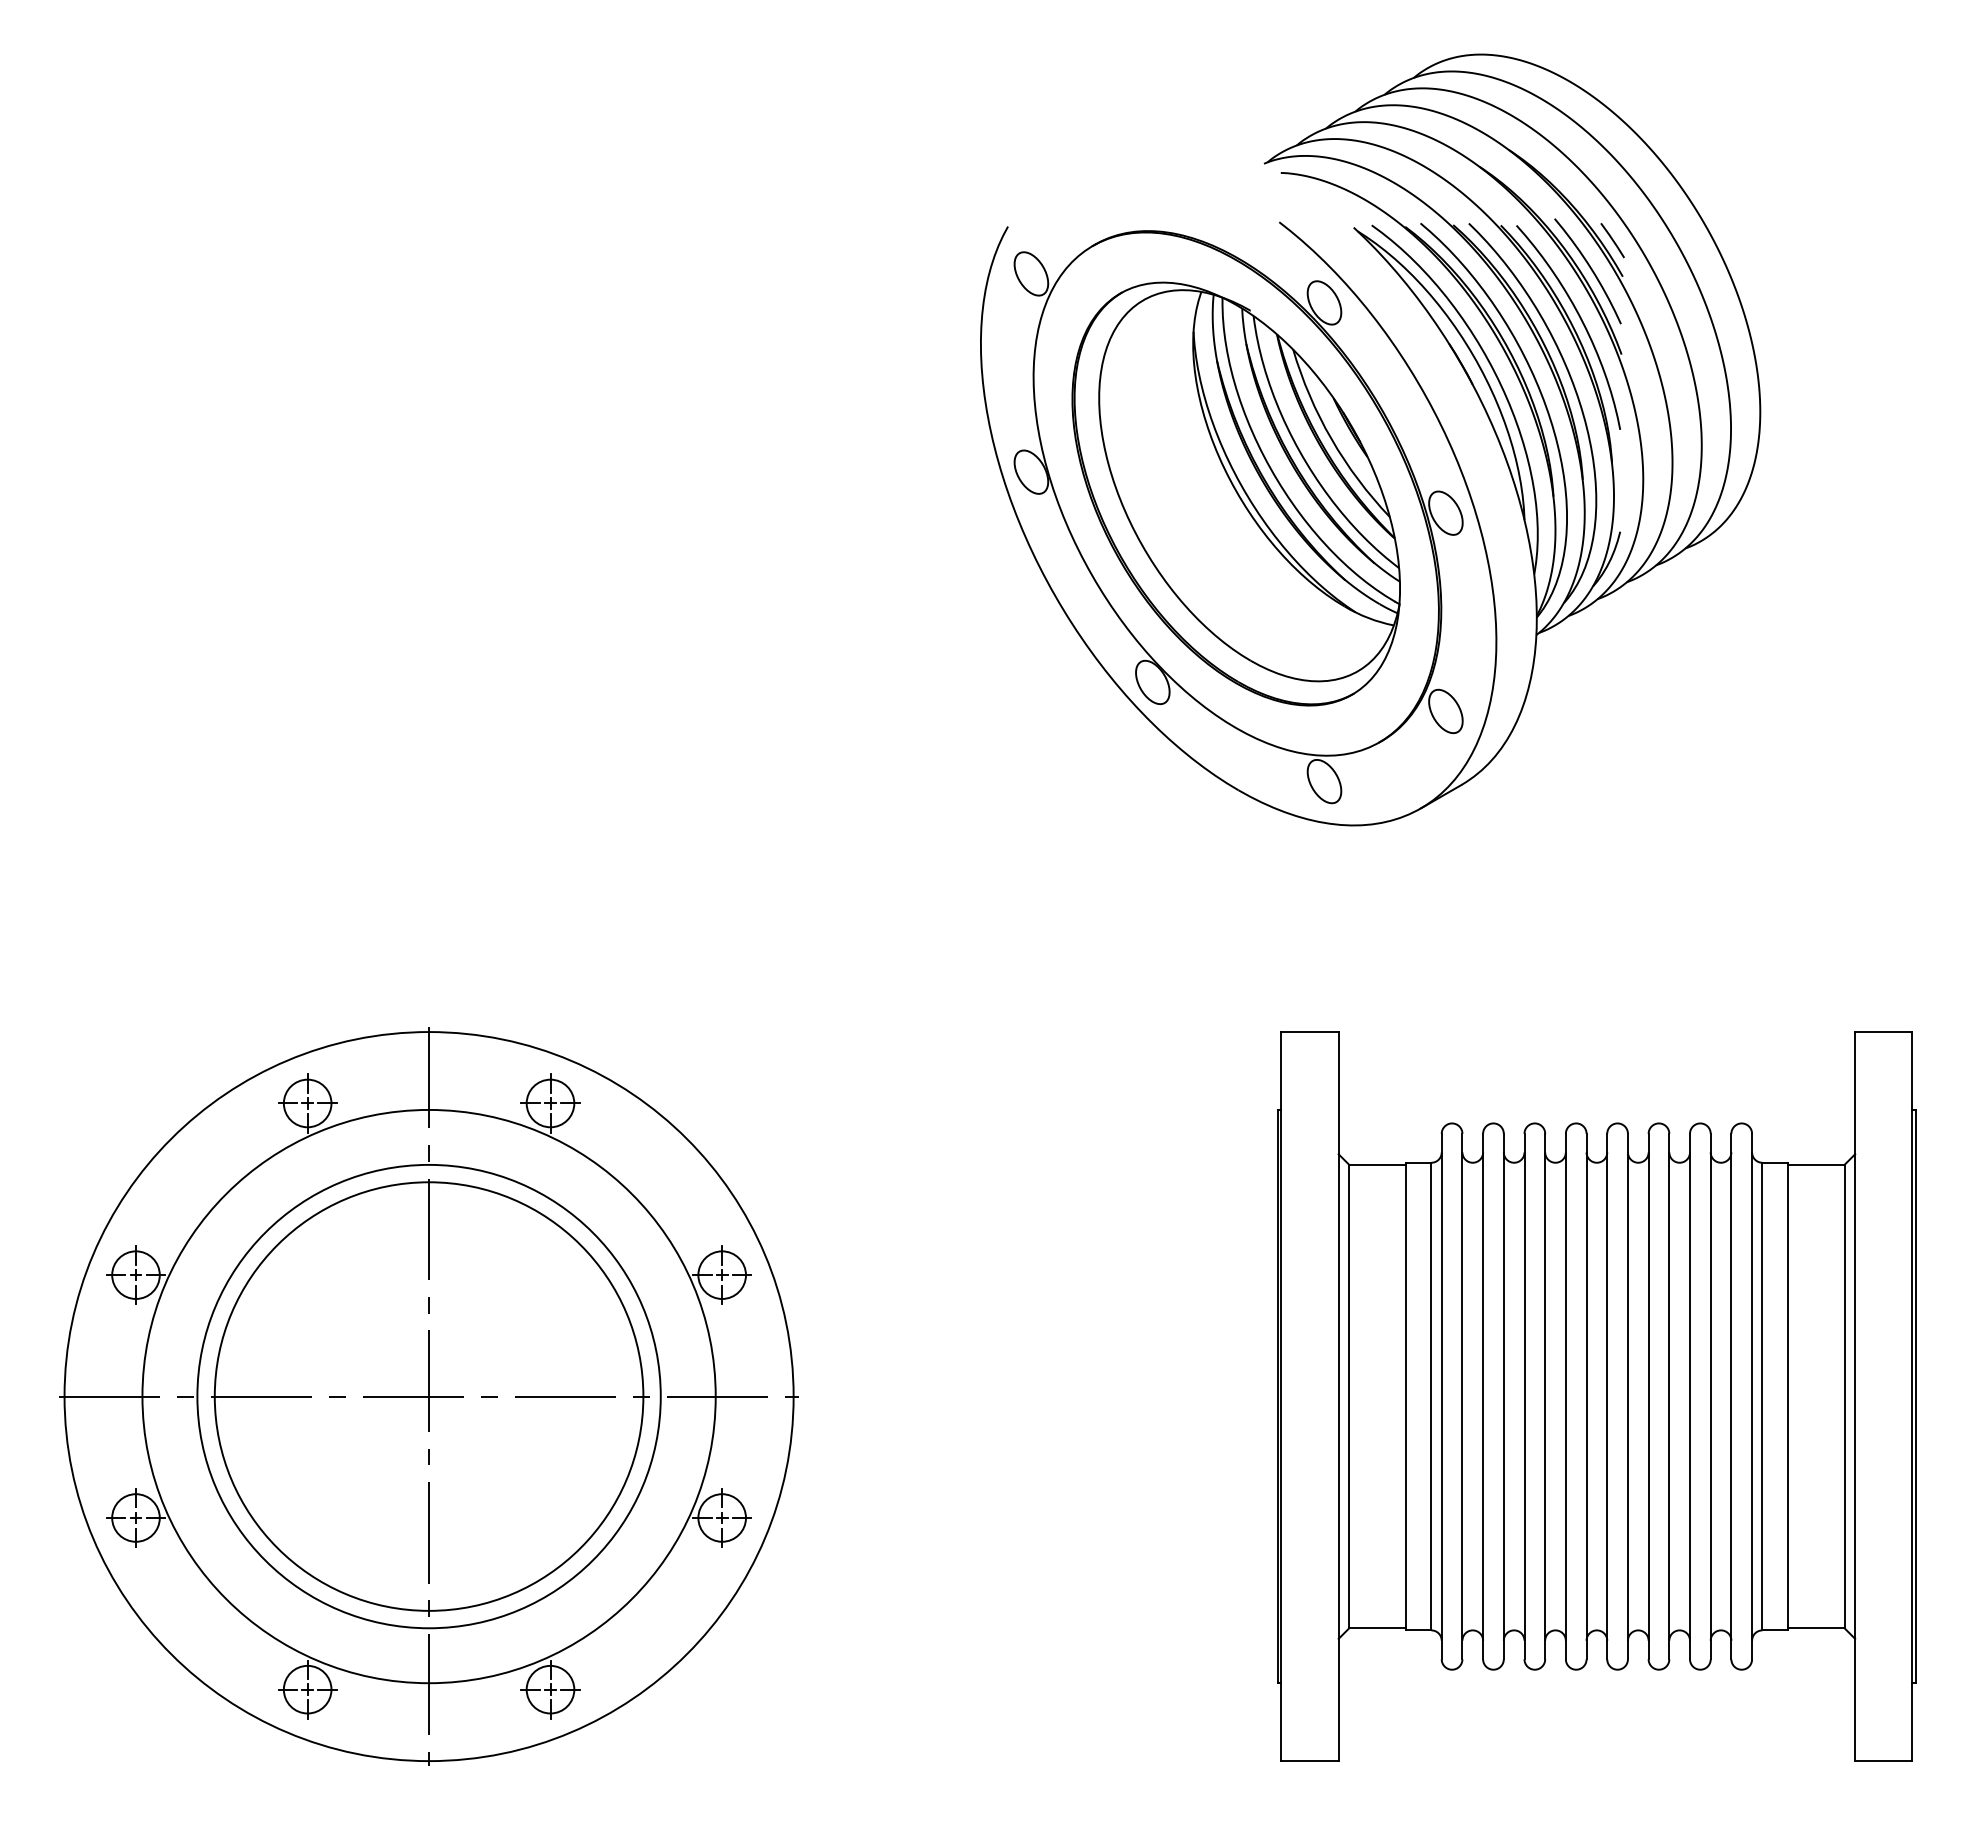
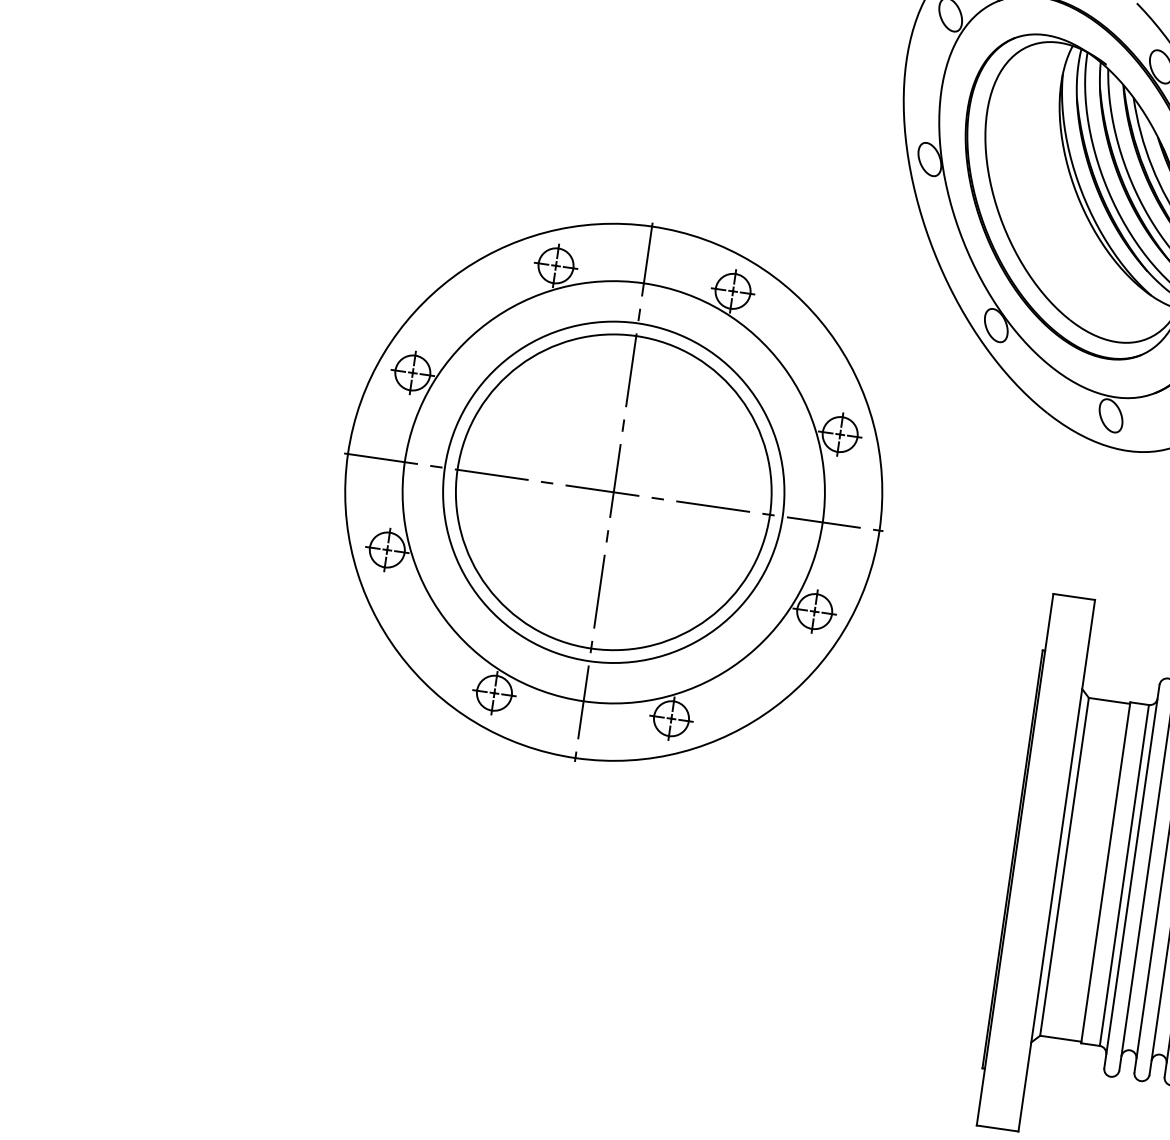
part: (428, 1396) -> (613, 492), moved

